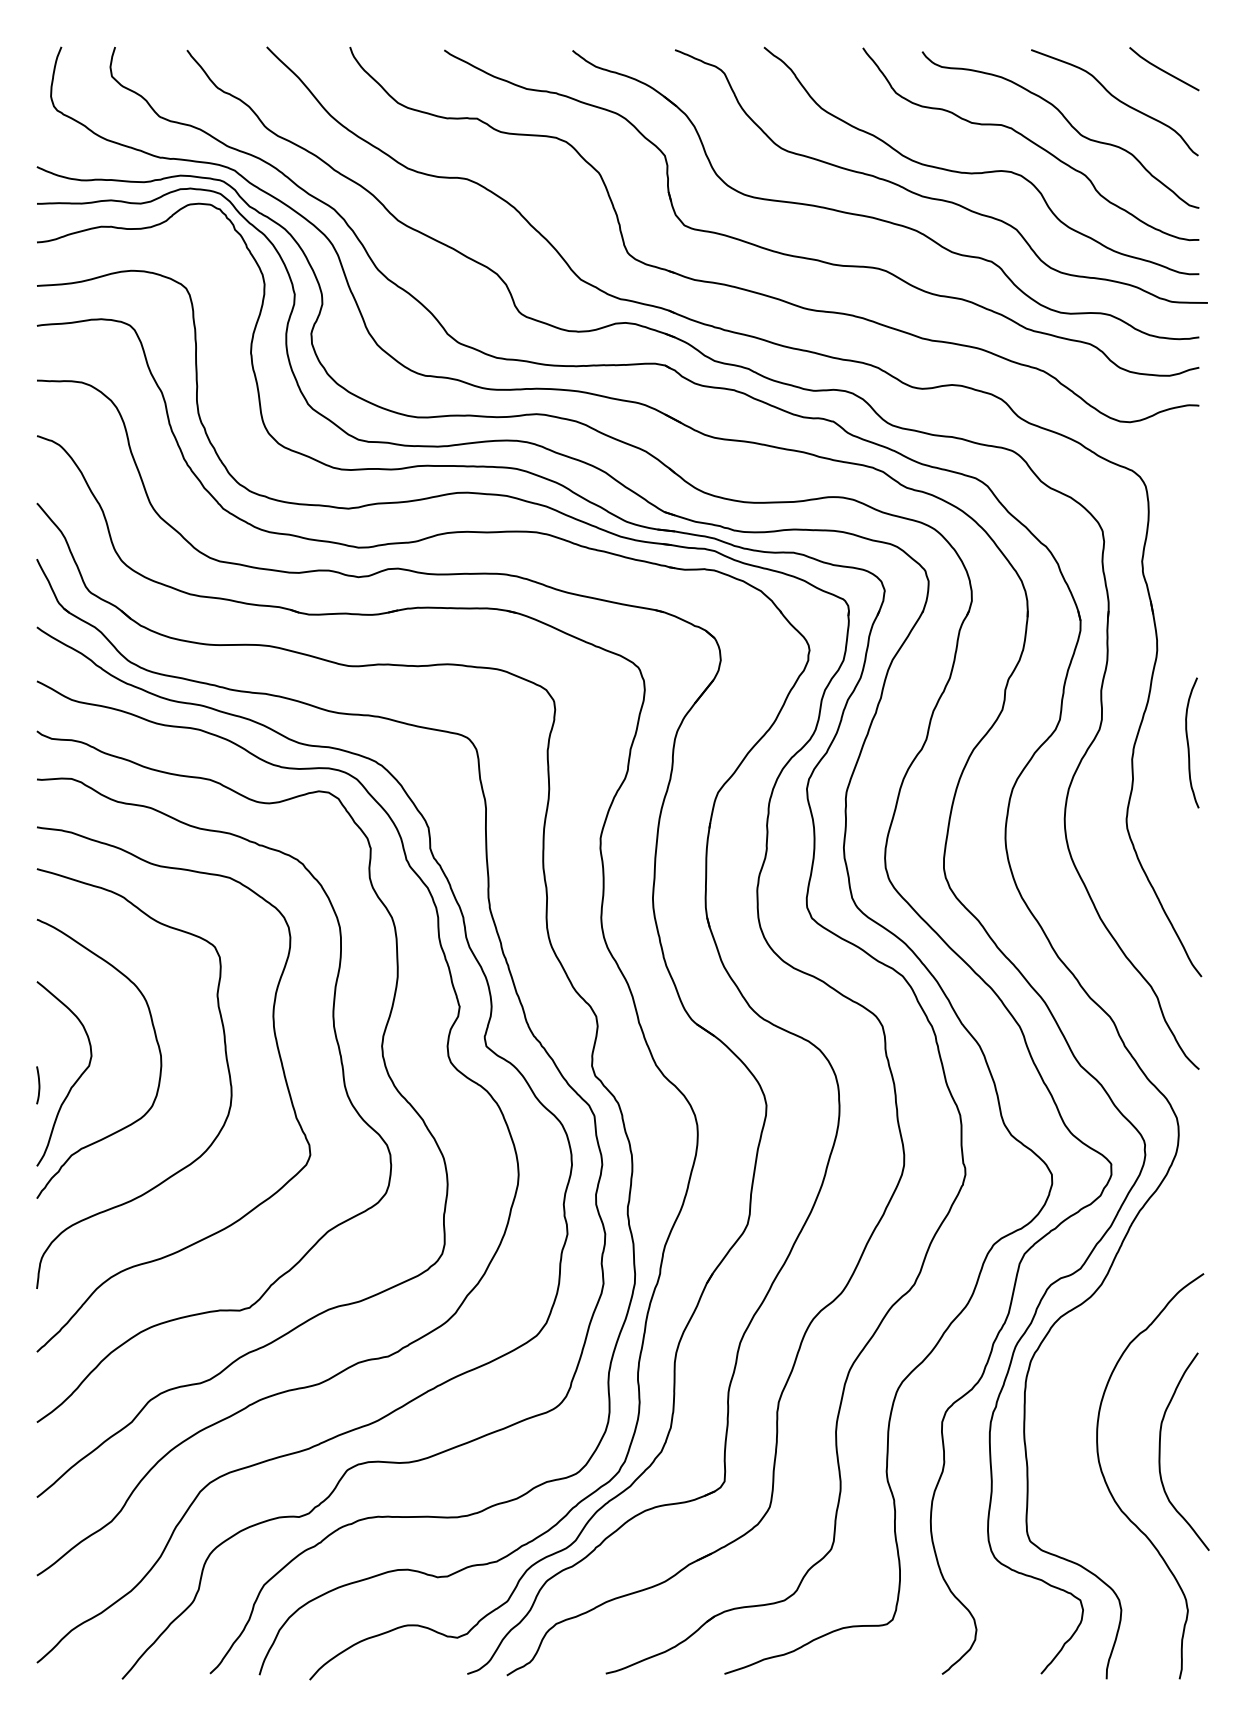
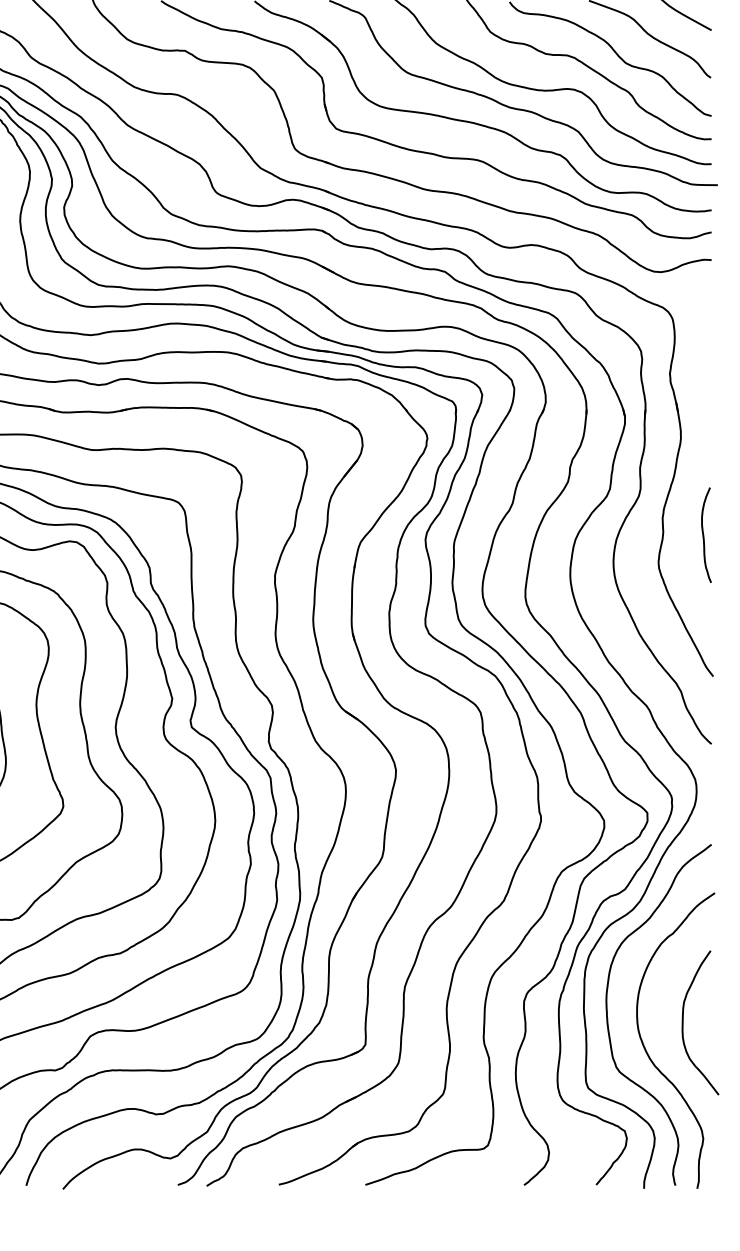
curve: (1188, 742) -> (703, 534), moved
curve: (1057, 1446) -> (608, 1019), added

